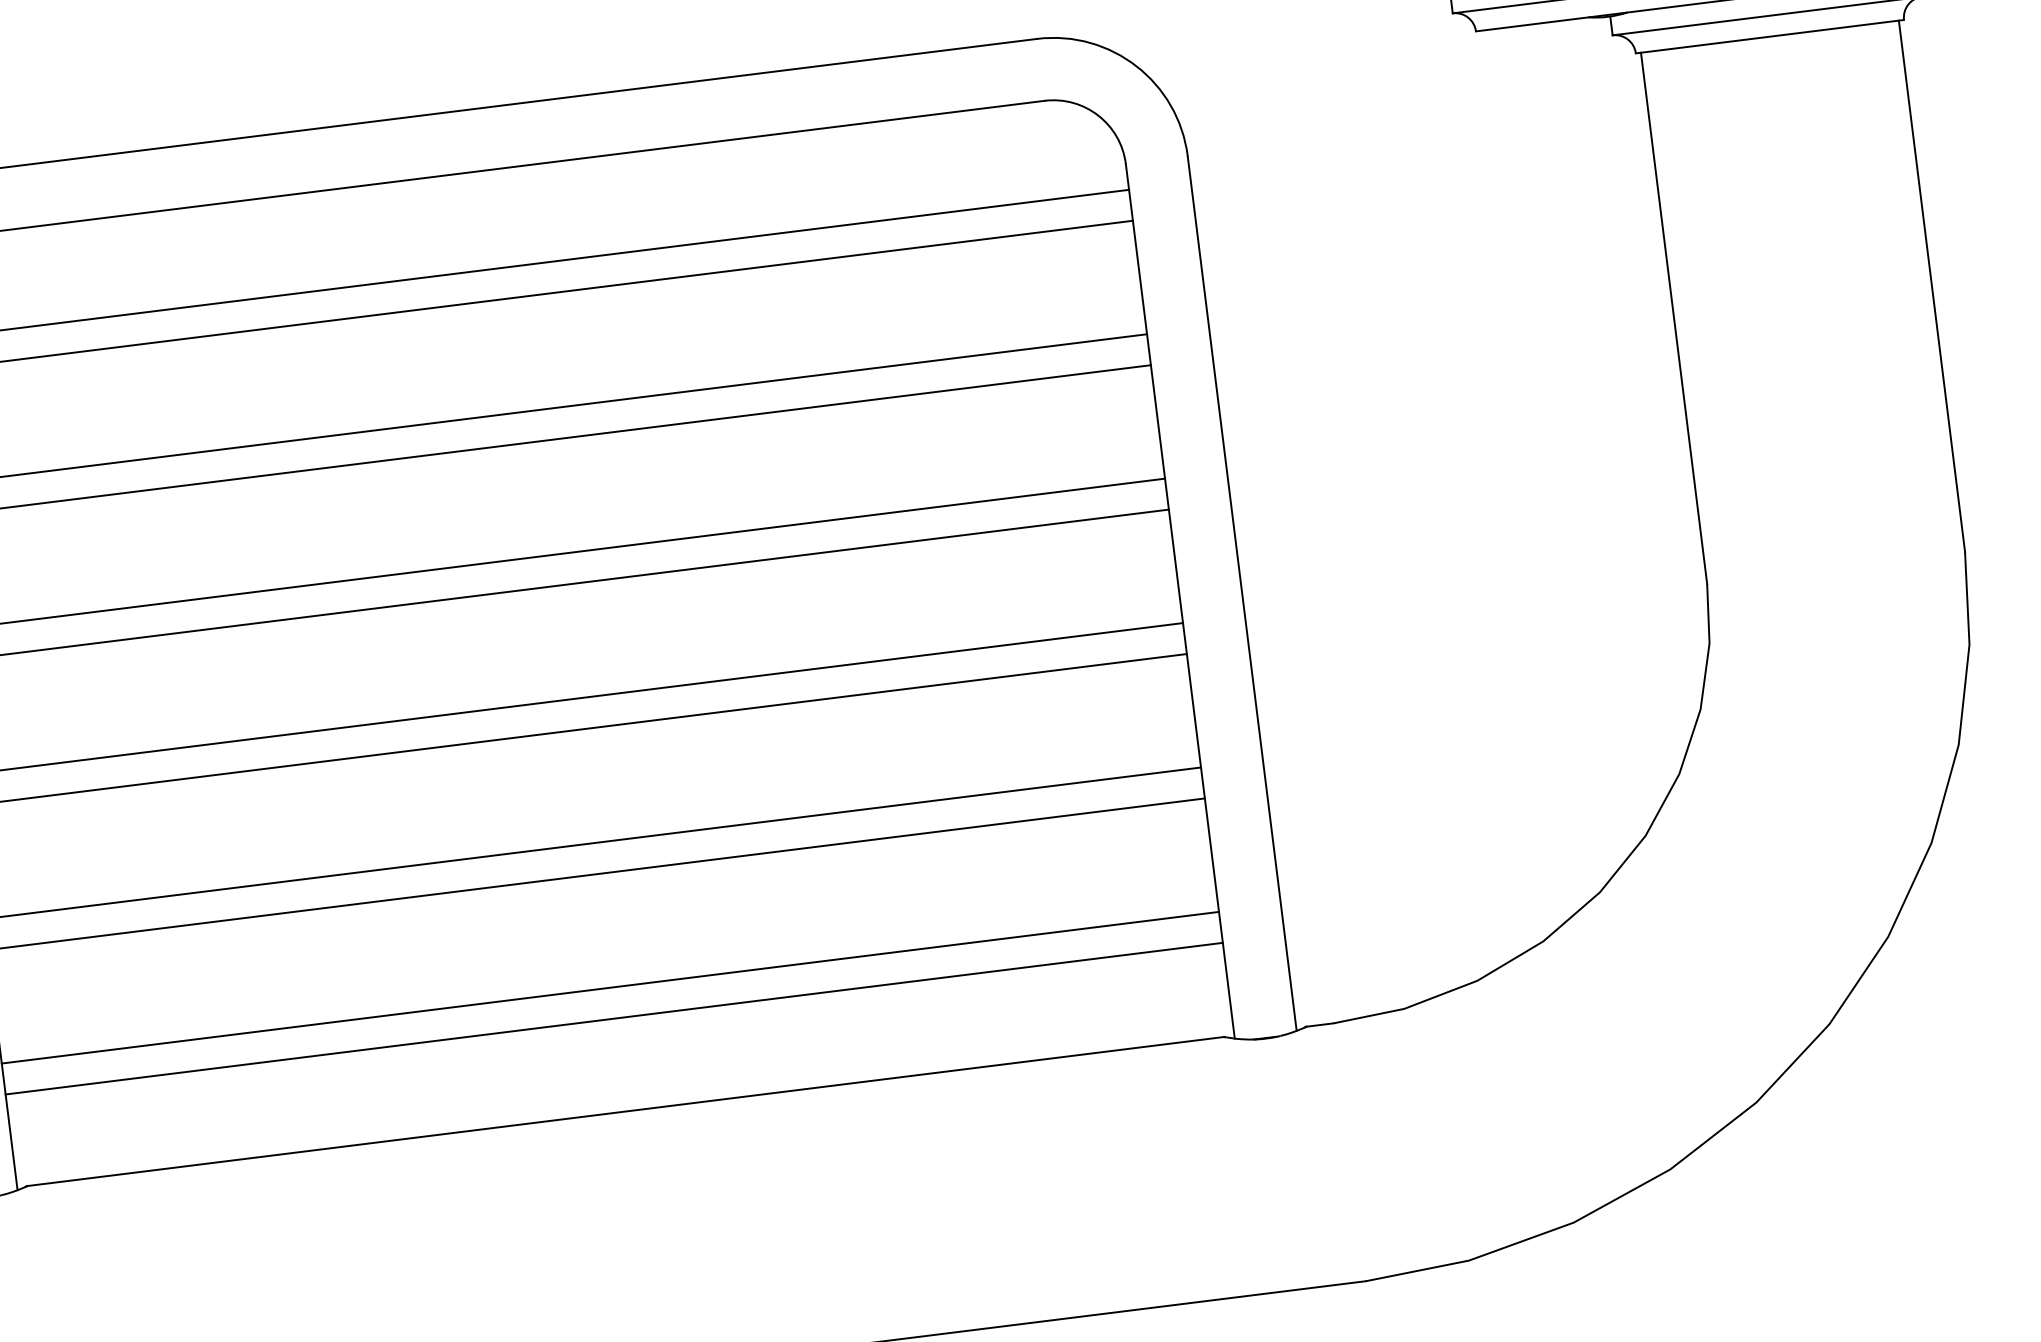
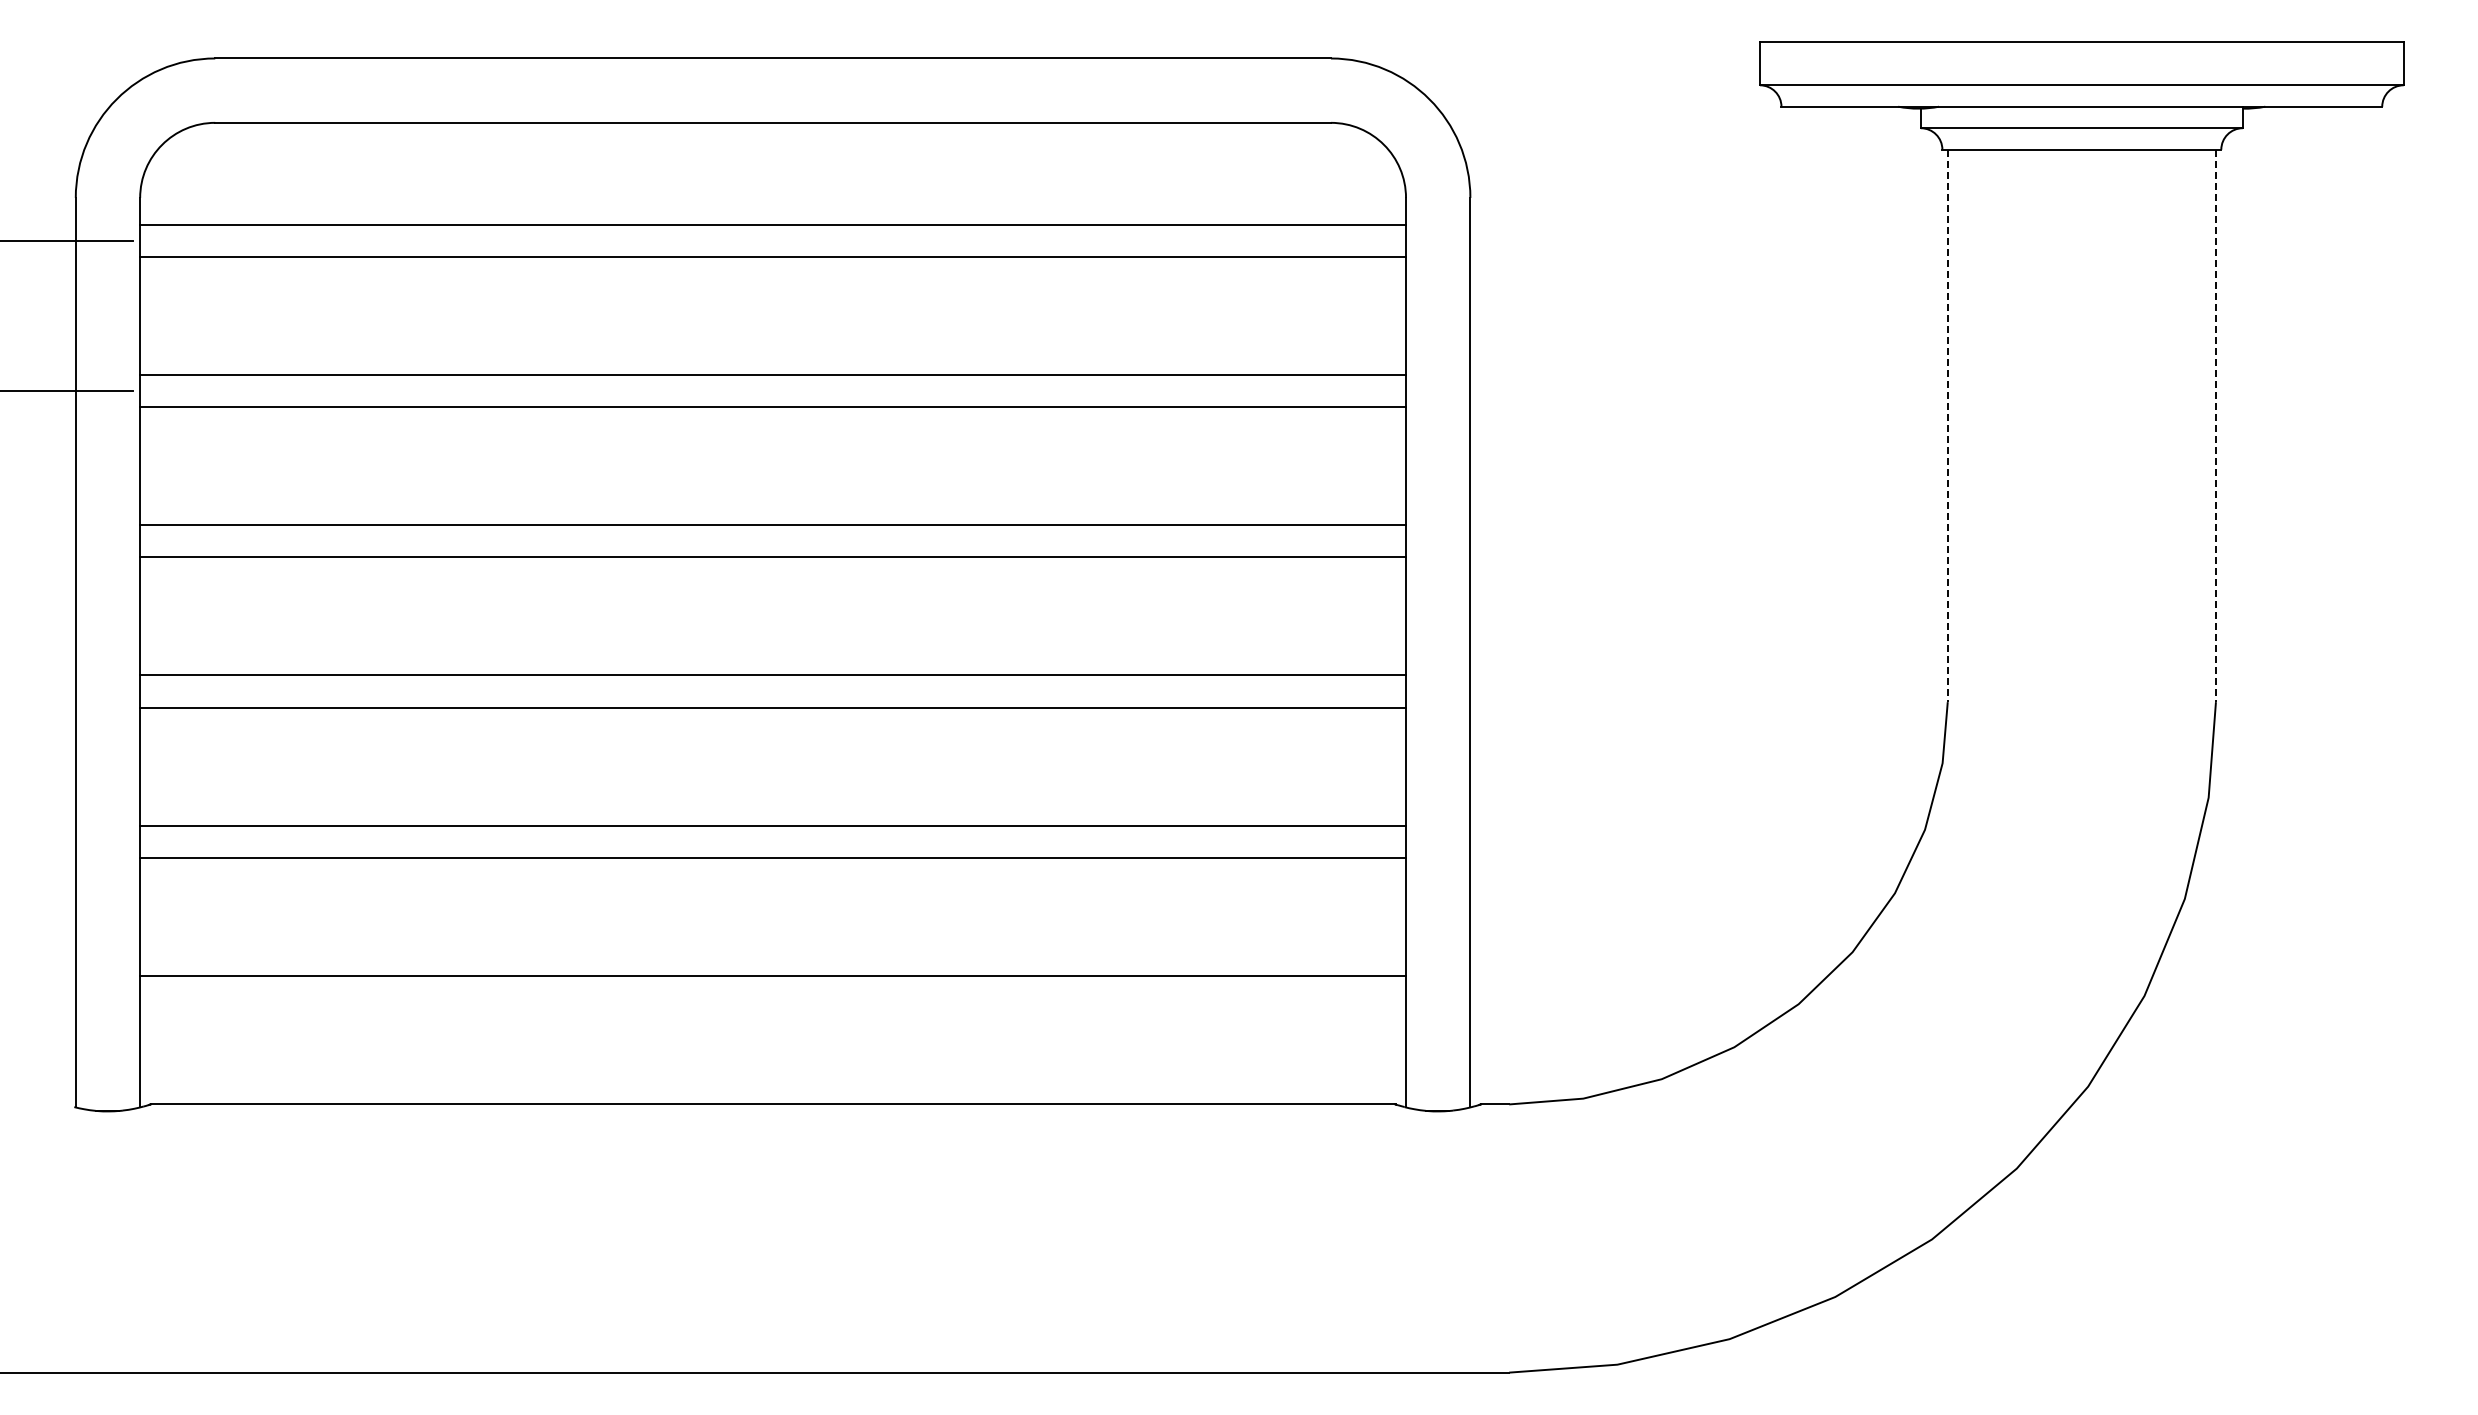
line: (1931, 286) -> (2215, 426), solid -> dashed
line: (1673, 318) -> (1947, 426), solid -> dashed
line: (614, 1018) -> (773, 1007), removed

